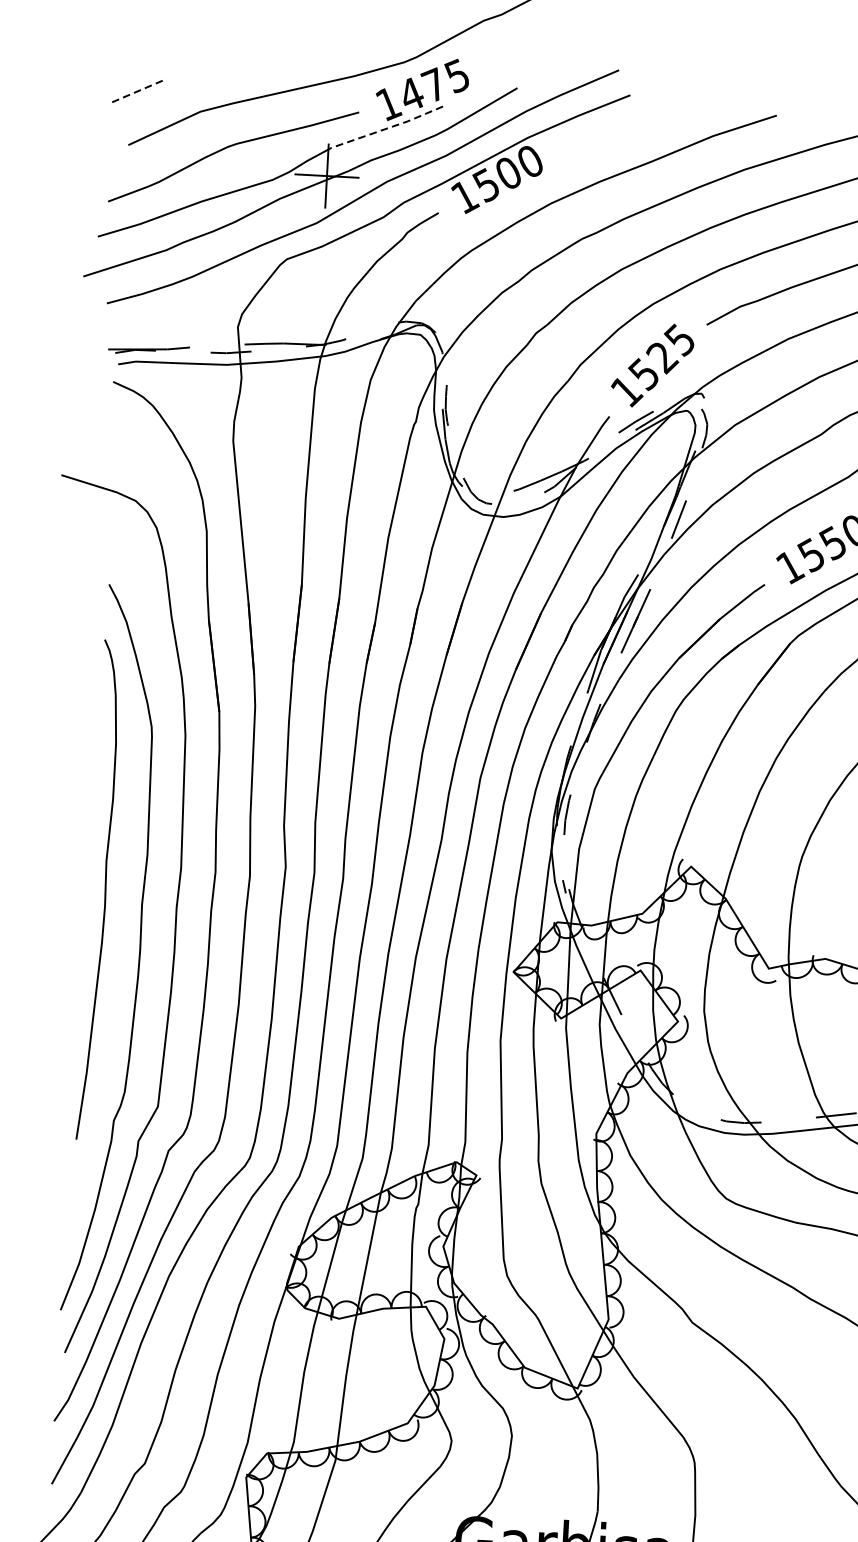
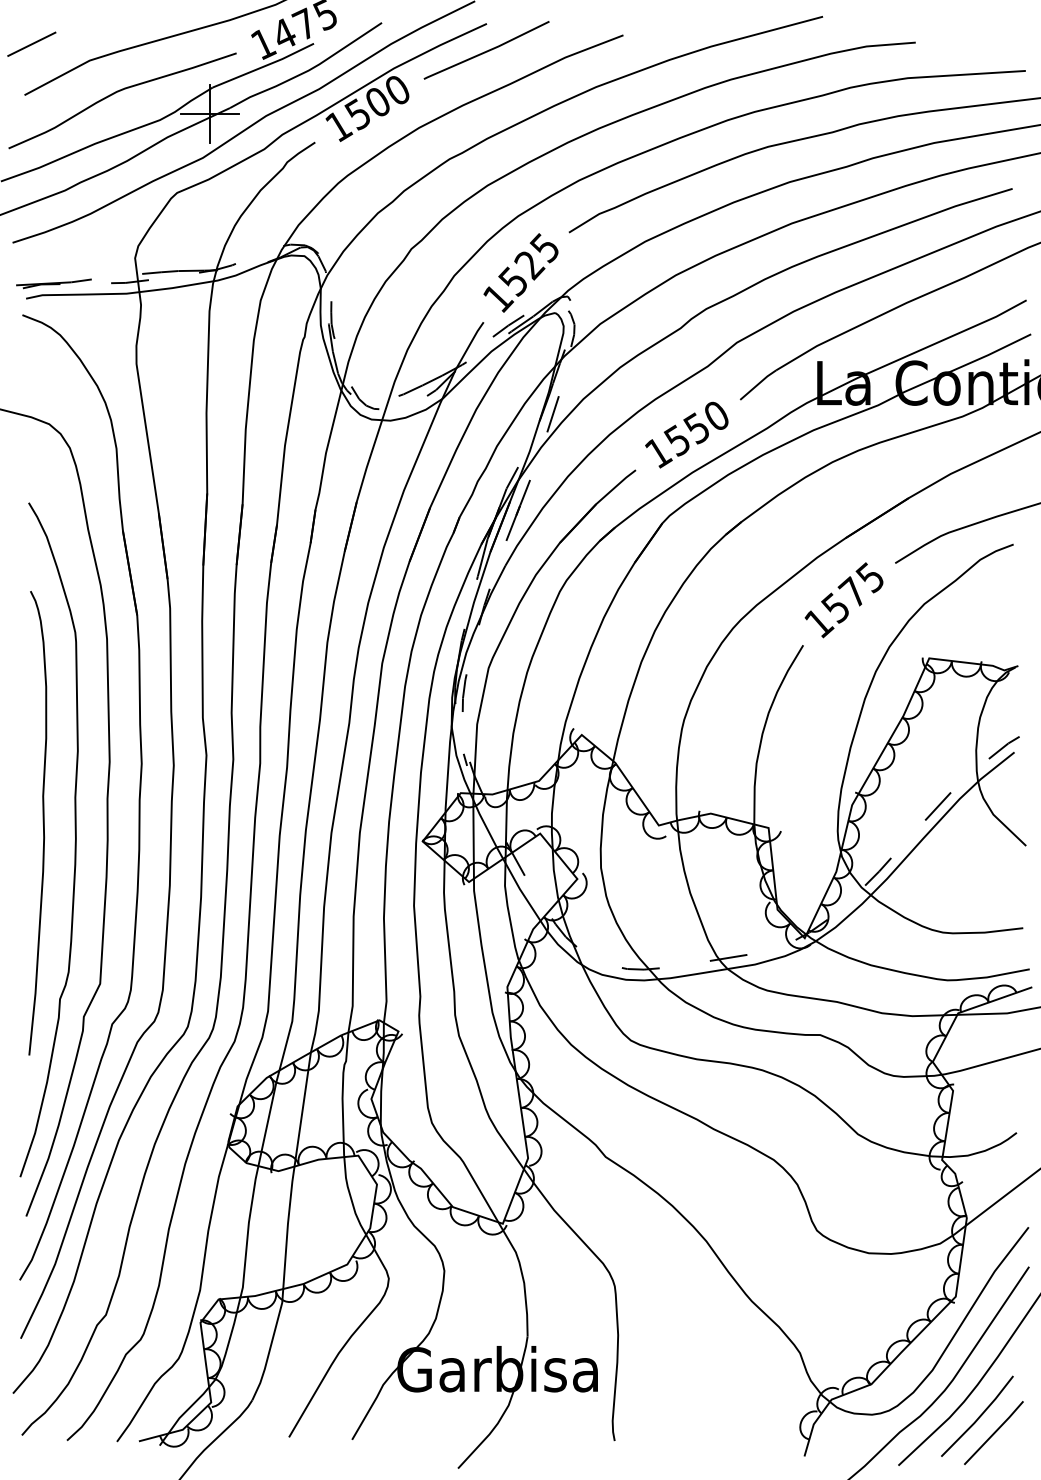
line: (139, 90) -> (32, 44), dashed -> solid
line: (628, 123) -> (486, 50), added
line: (388, 128) -> (264, 66), dashed -> solid
curve: (104, 890) -> (42, 823), moved

